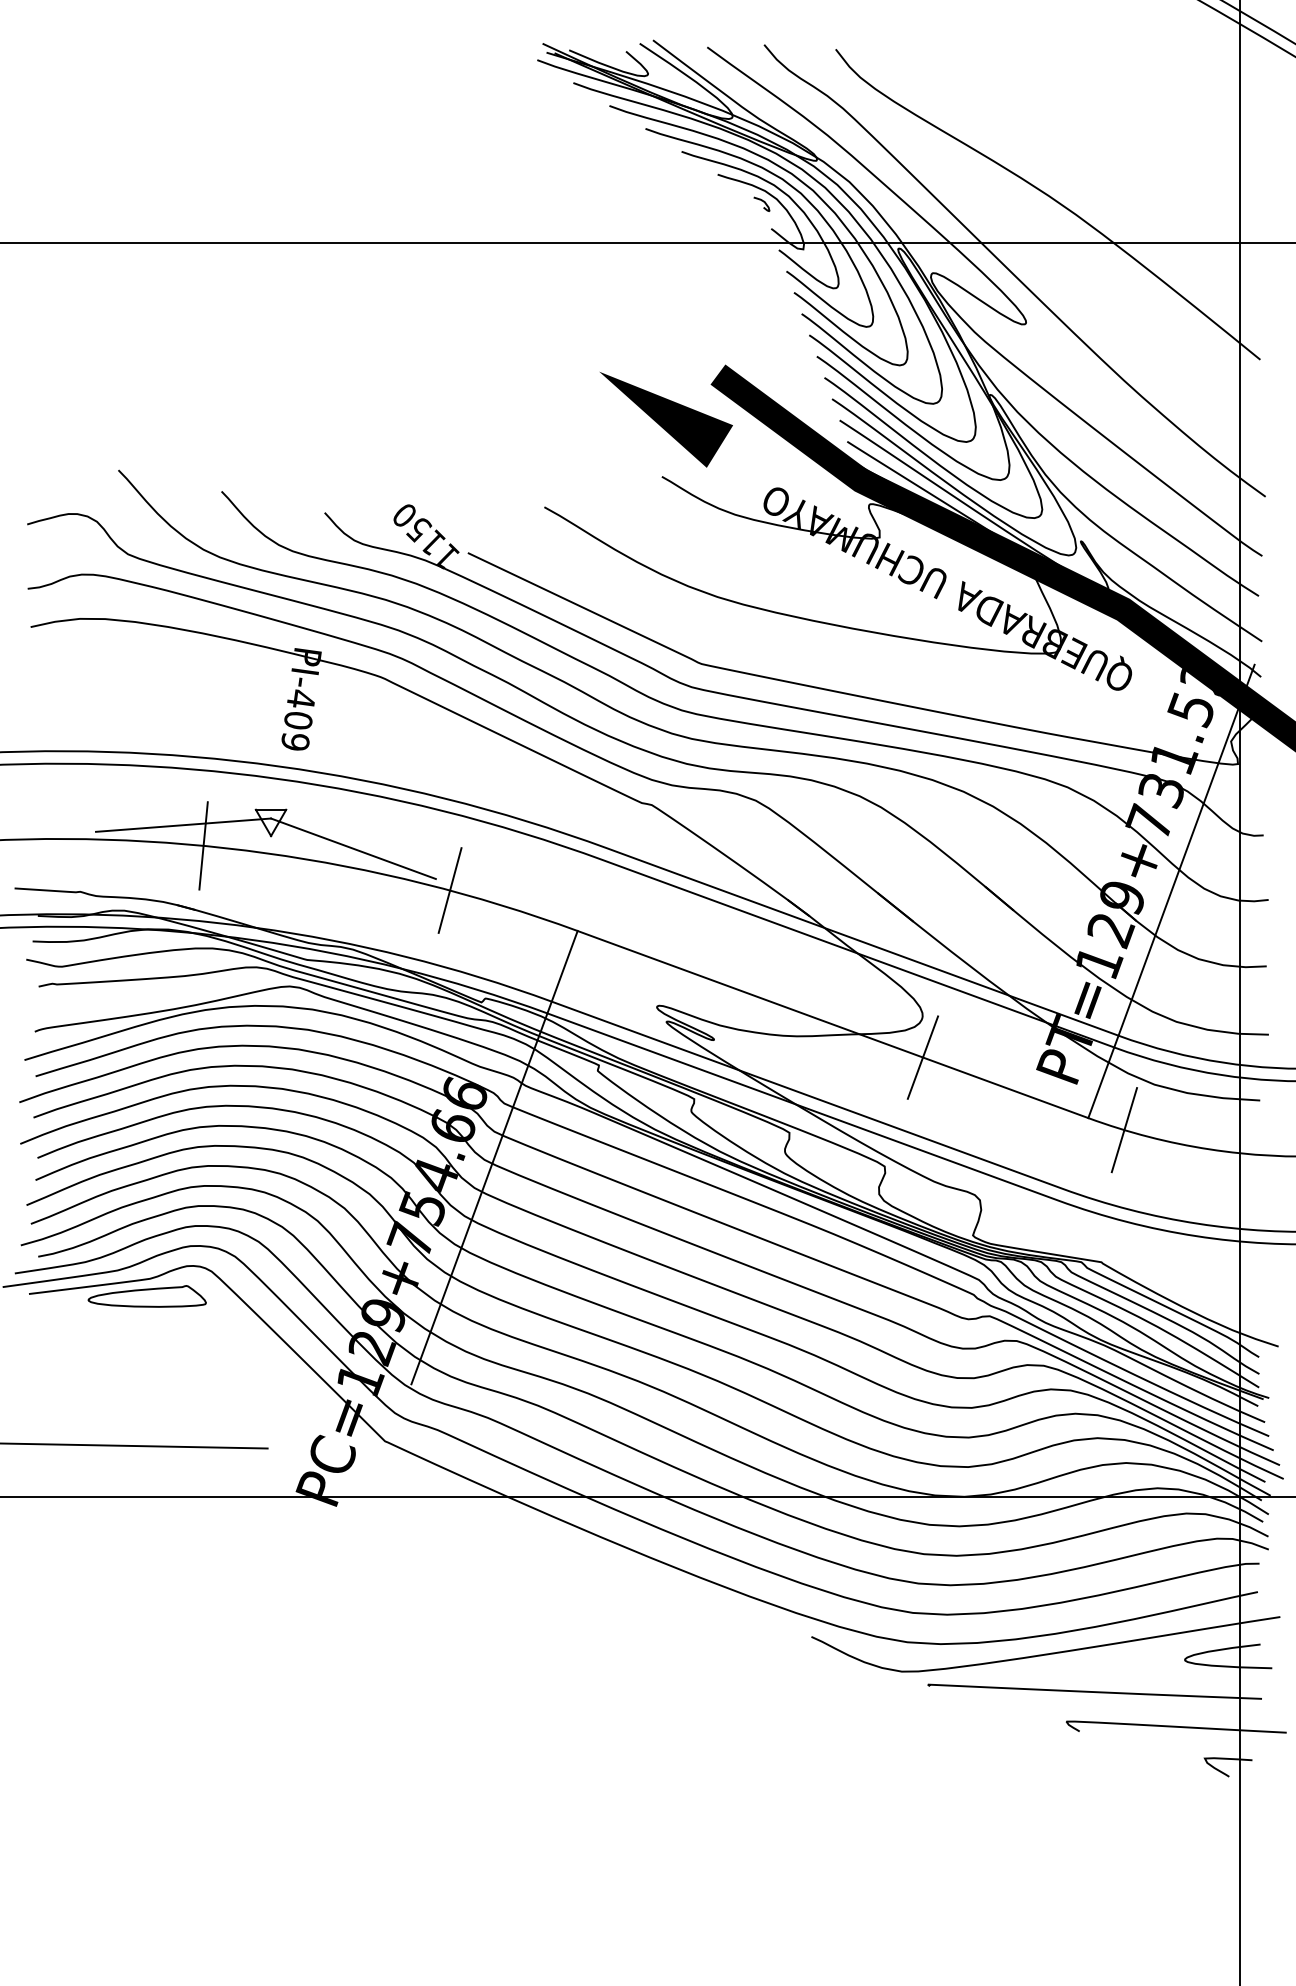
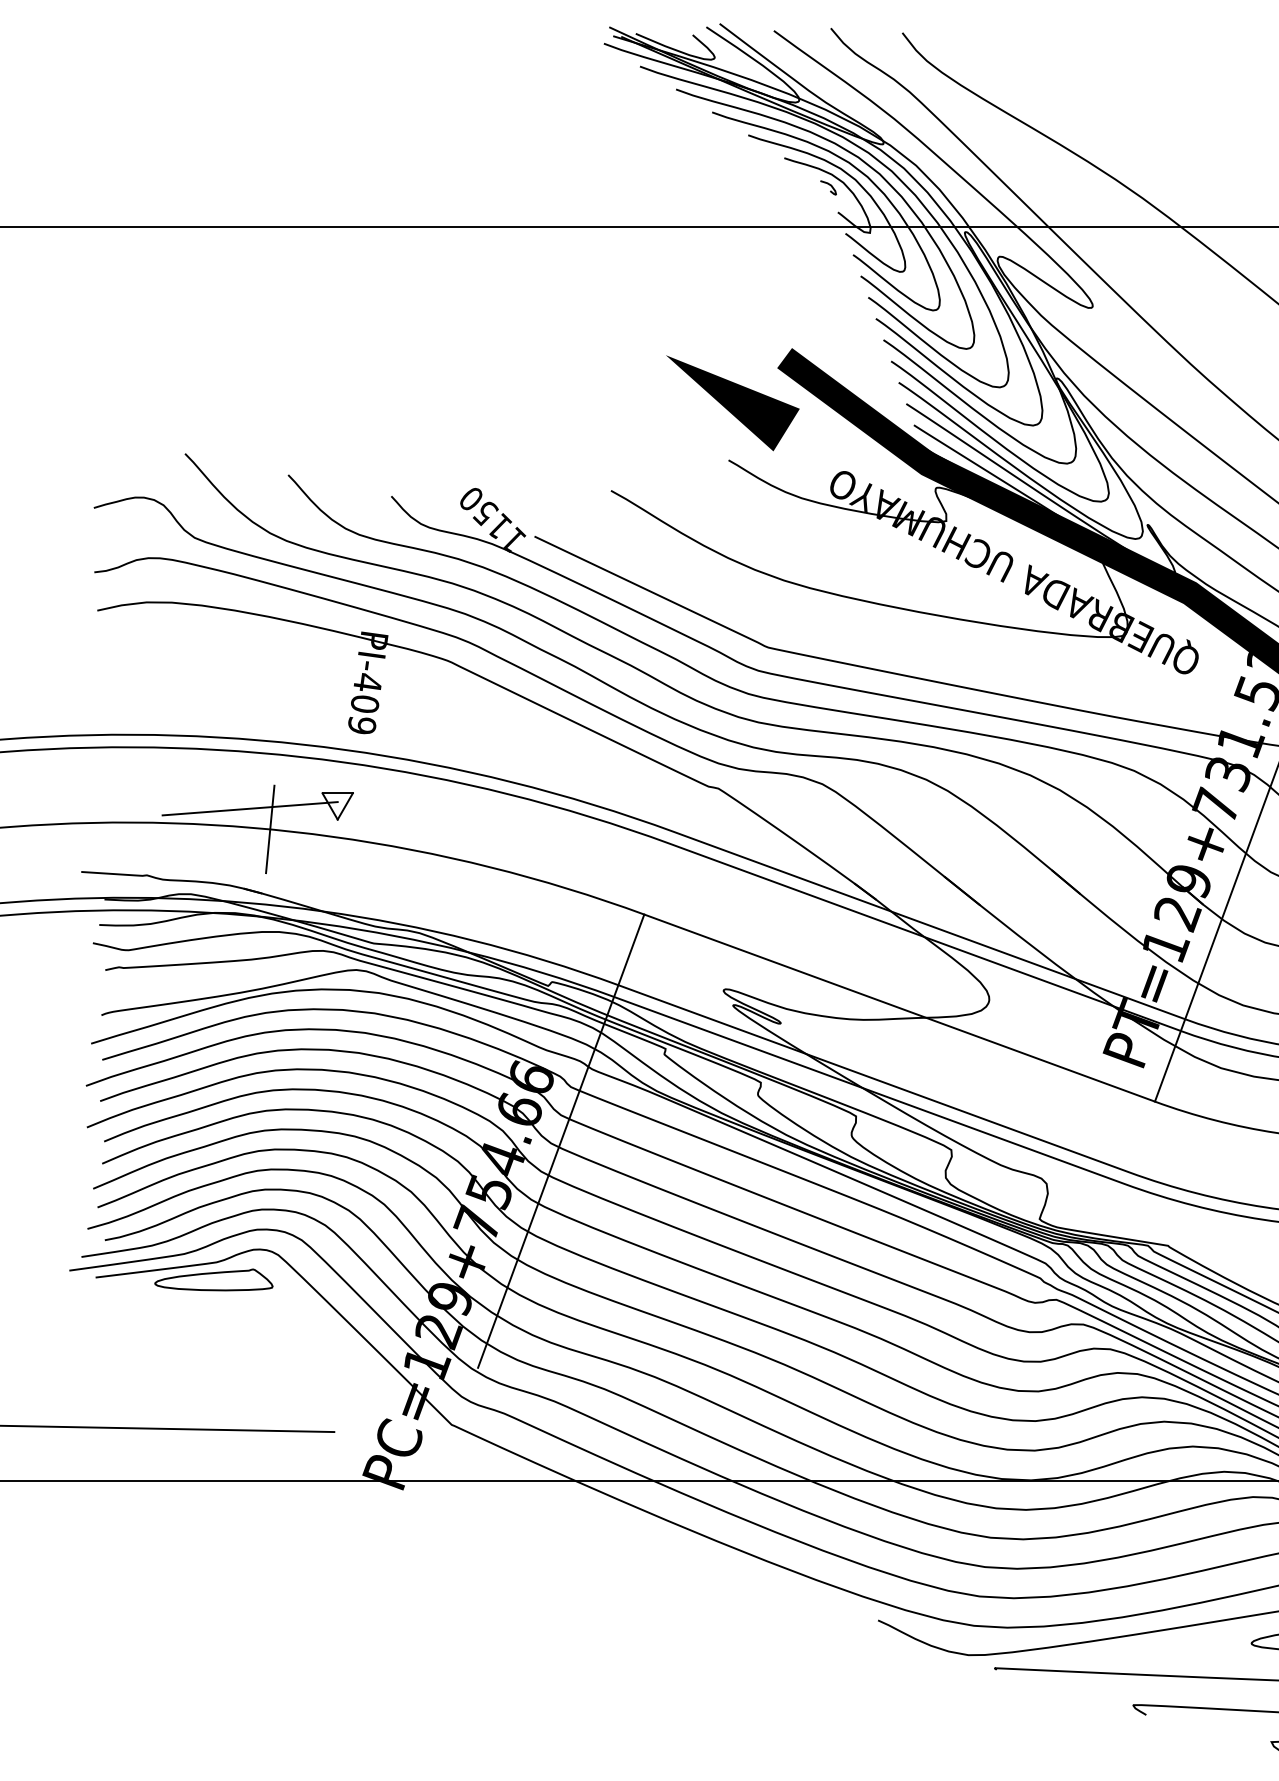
line: (353, 848) -> (420, 832), removed
line: (449, 890) -> (516, 874), removed
line: (922, 1057) -> (989, 1041), removed
line: (1124, 1130) -> (1191, 1114), removed

